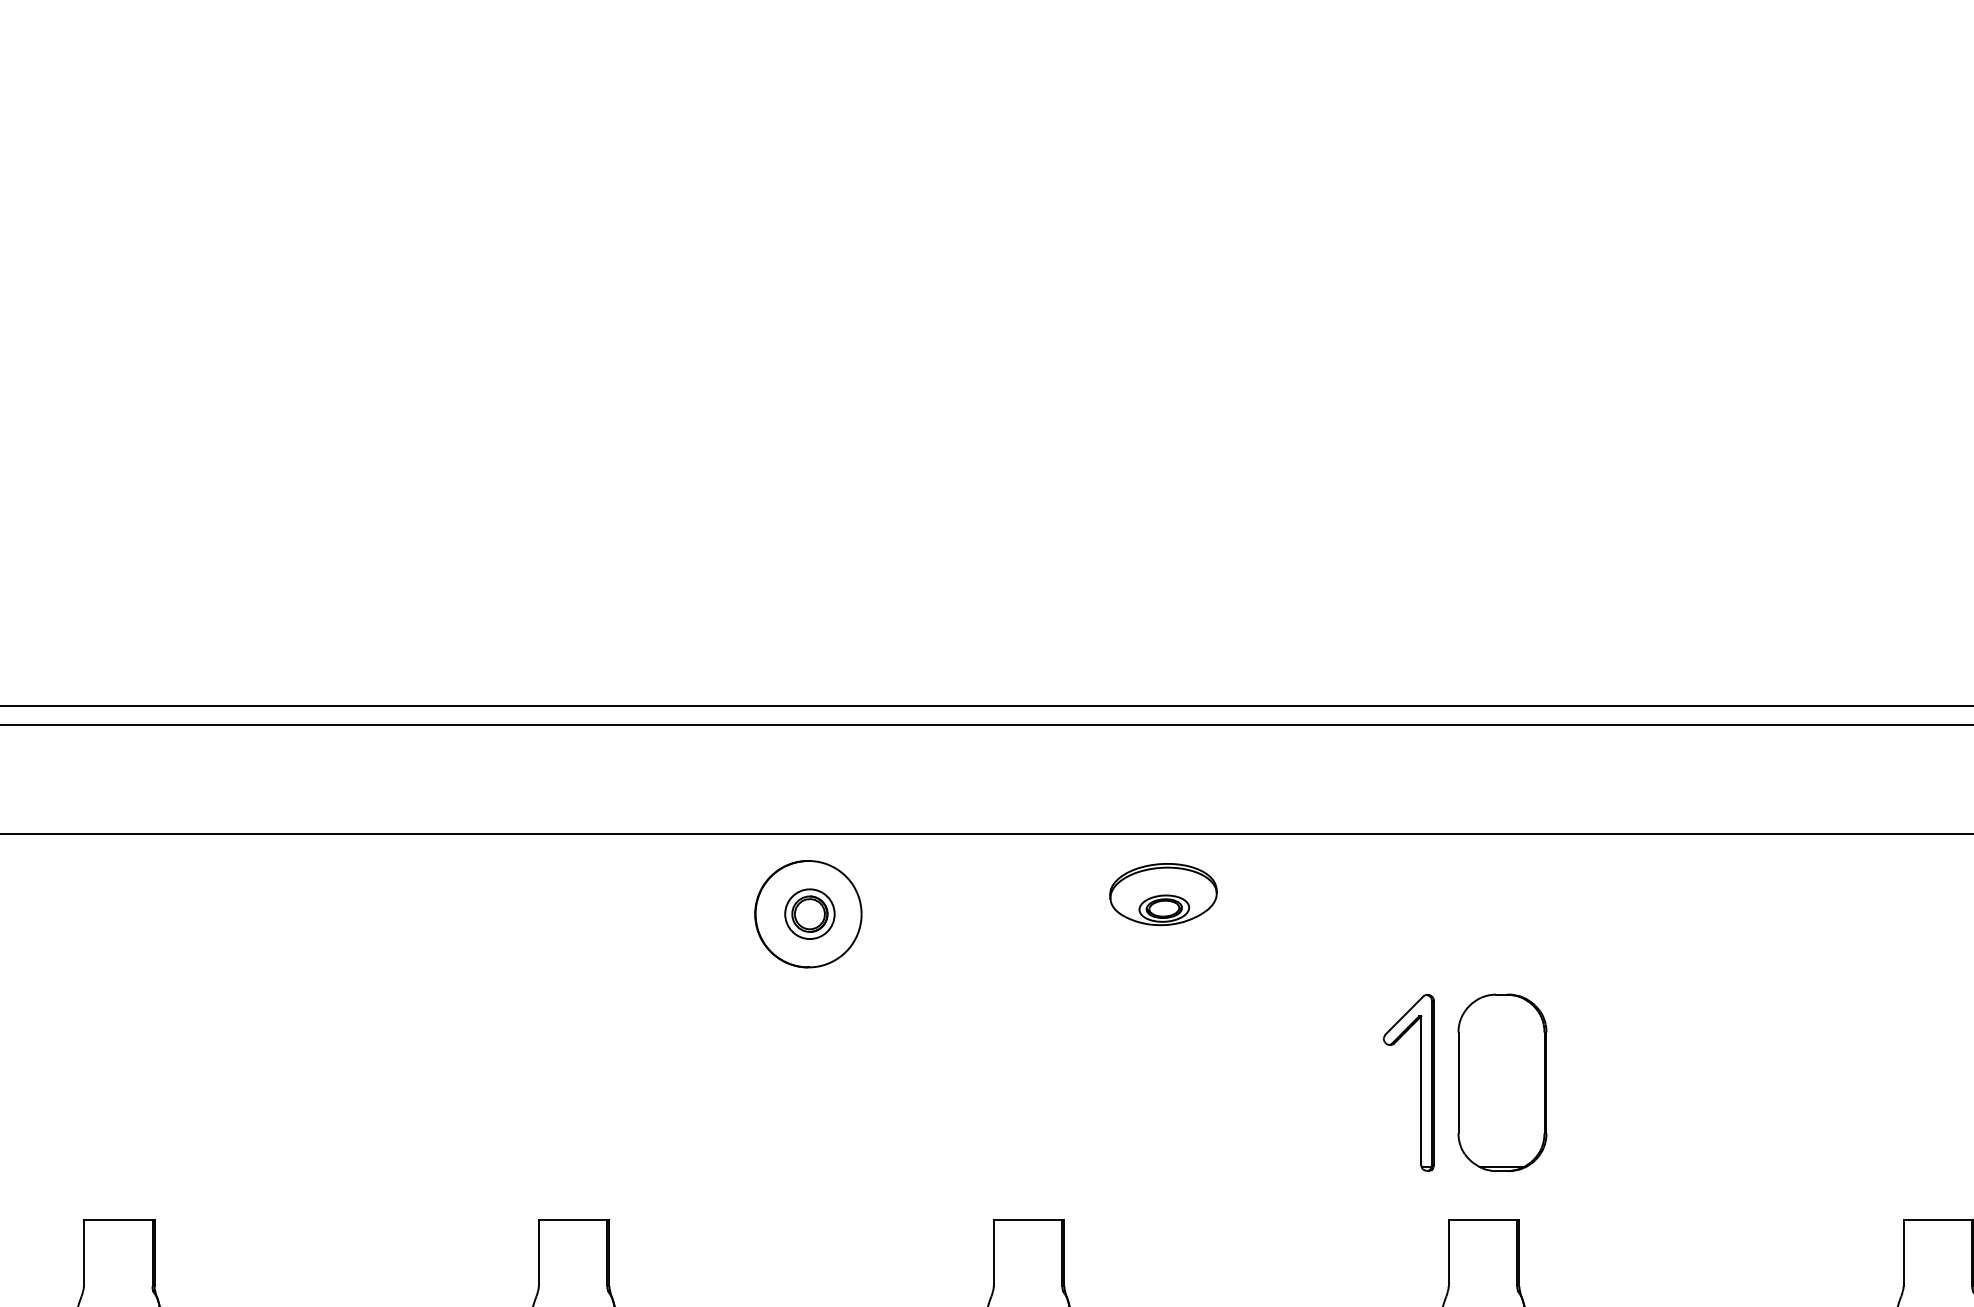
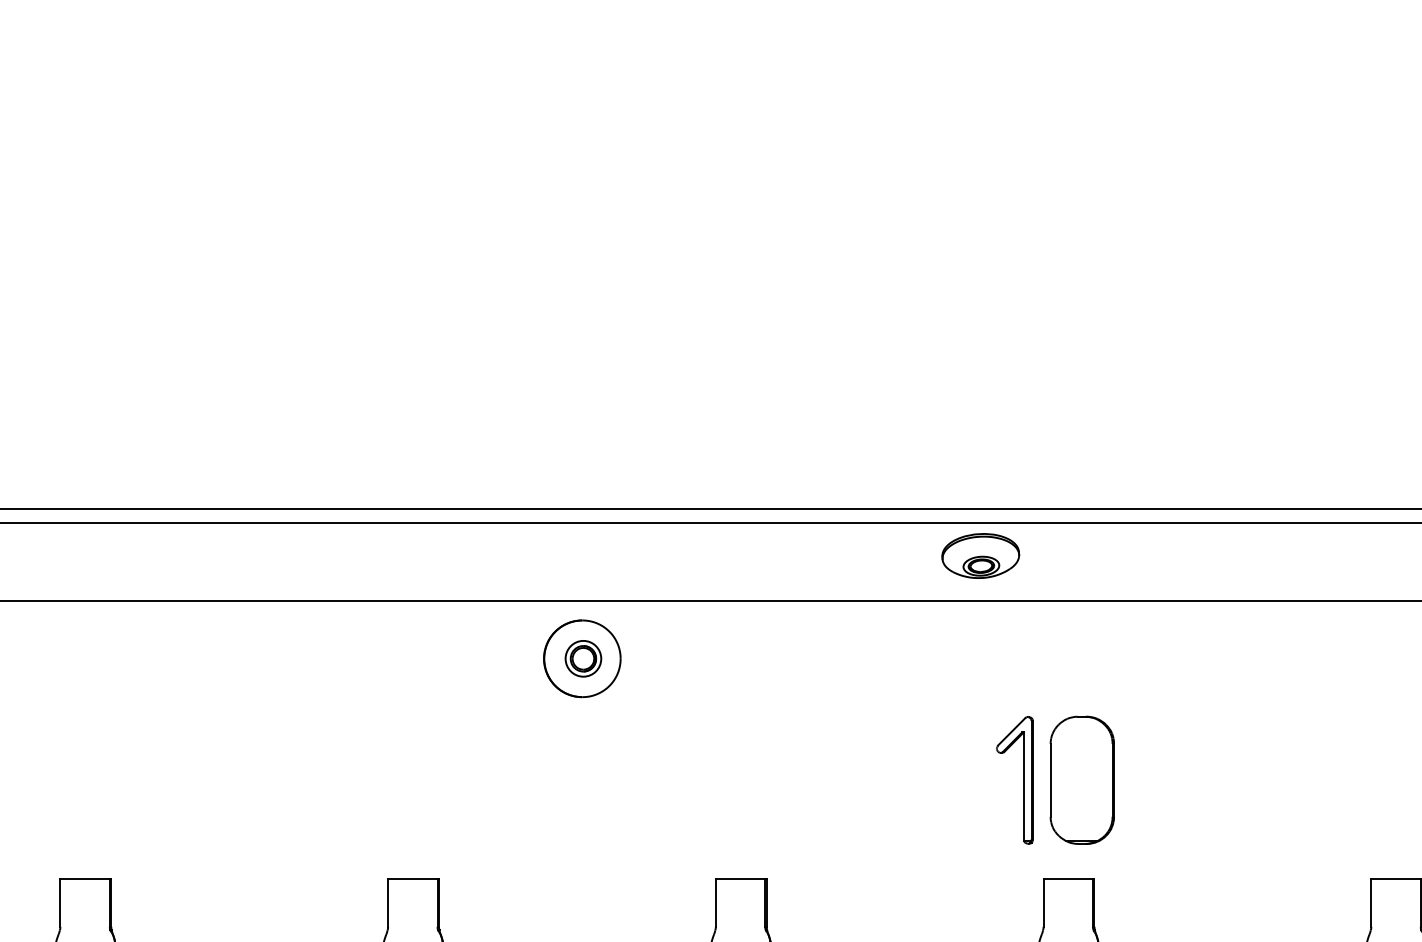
part: (1163, 894) -> (980, 556), moved

